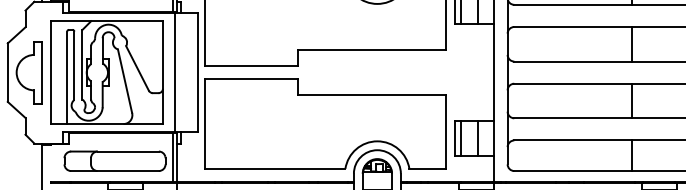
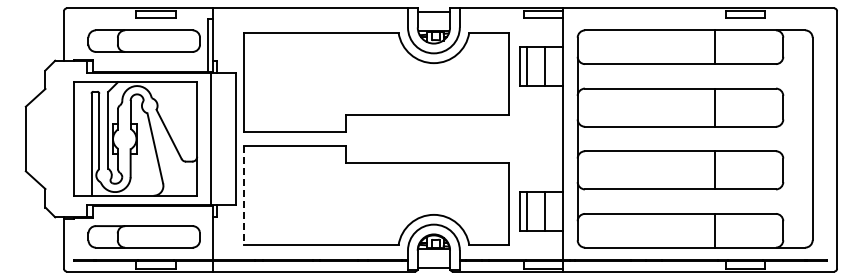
part: (29, 72) -> (49, 138), removed
line: (205, 124) -> (244, 196), solid -> dashed
line: (172, 157) -> (207, 232), removed

